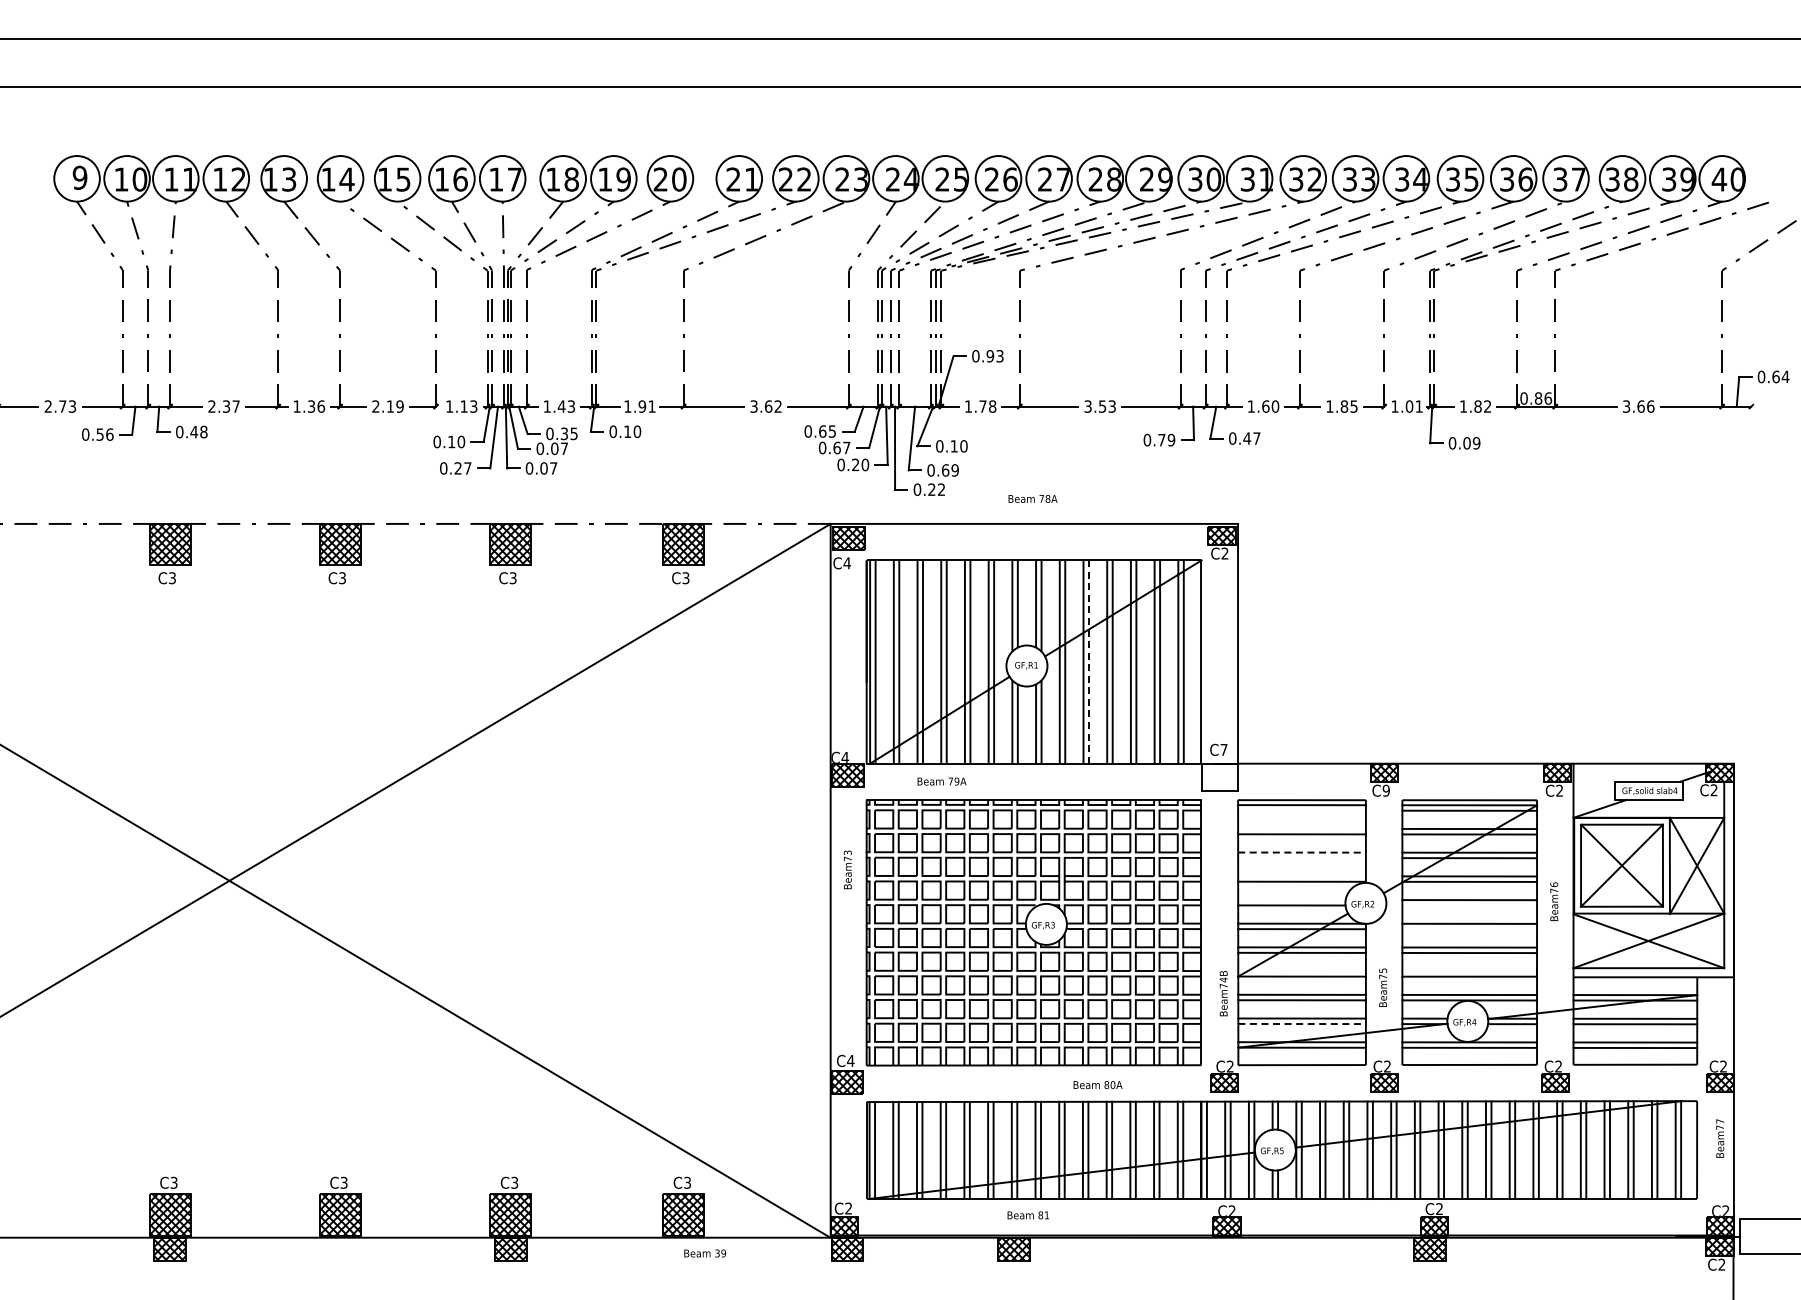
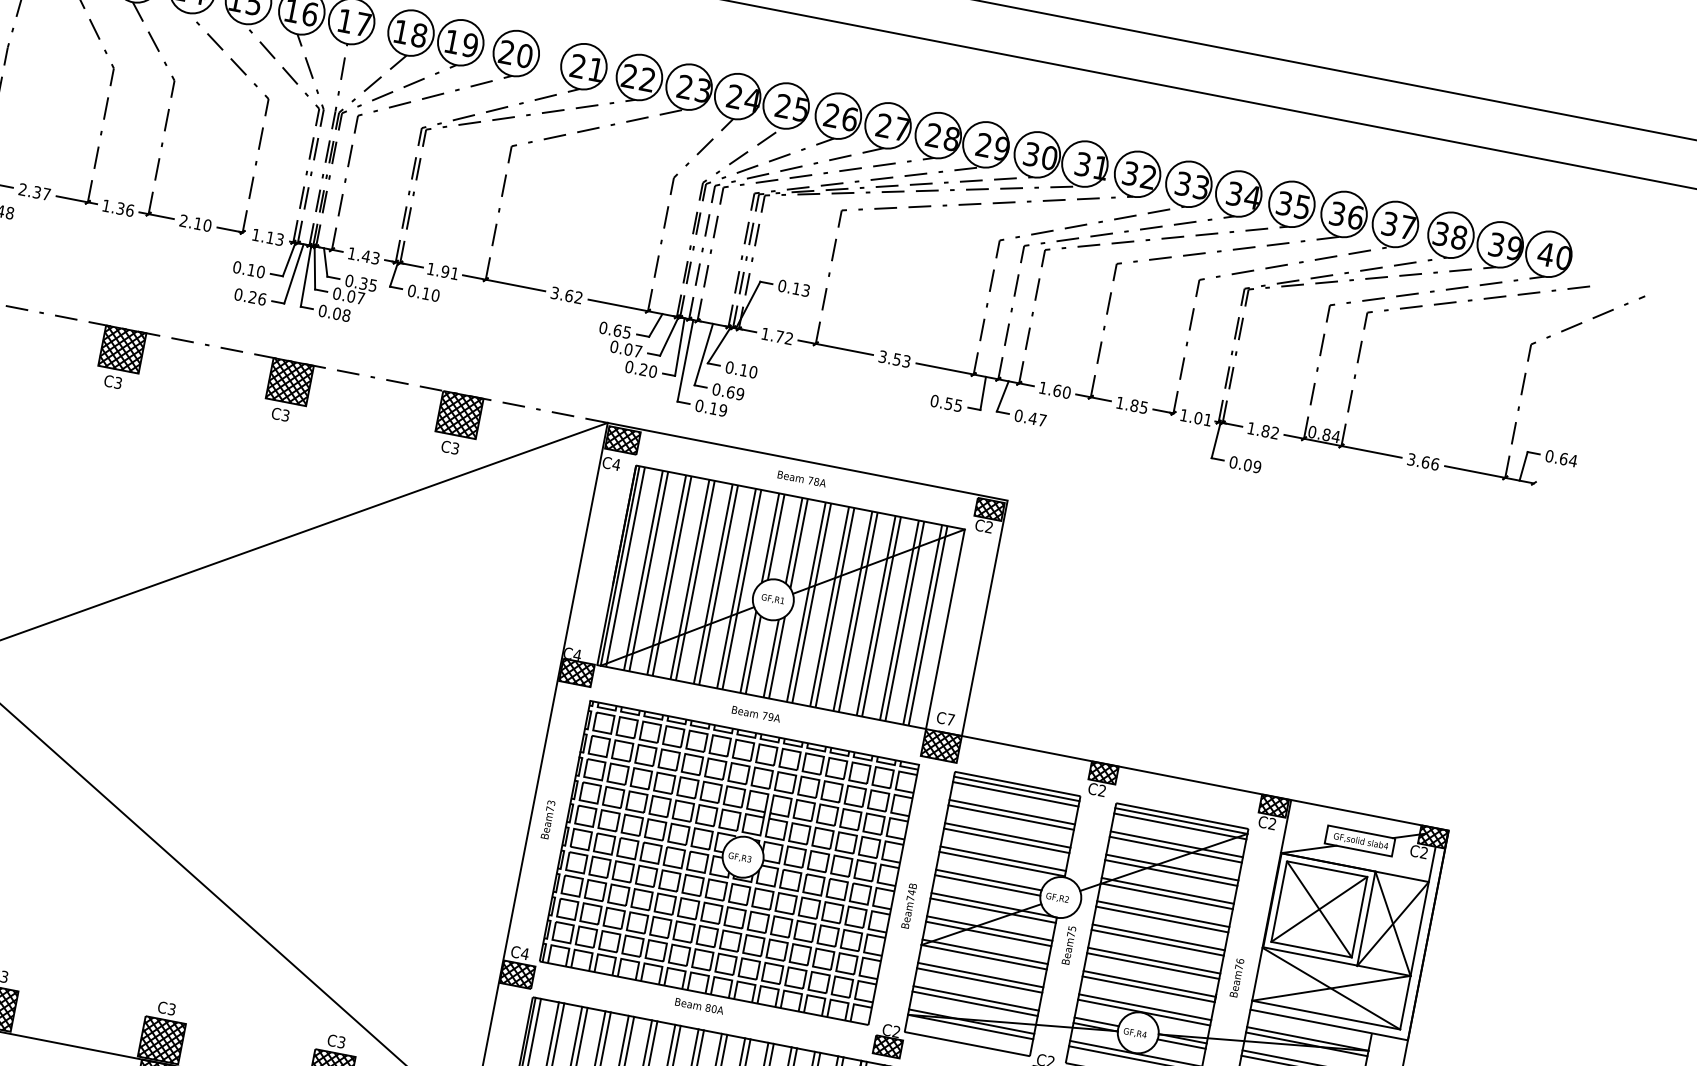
text: (990, 356) -> (796, 289), 0.93 -> 0.13
text: (1548, 398) -> (1336, 436), 0.86 -> 0.84
text: (399, 406) -> (206, 225), 2.19 -> 2.10
text: (992, 406) -> (789, 338), 1.78 -> 1.72
text: (1166, 439) -> (953, 404), 0.79 -> 0.55
text: (836, 447) -> (628, 349), 0.67 -> 0.07
text: (467, 468) -> (261, 299), 0.27 -> 0.26
text: (553, 468) -> (346, 315), 0.07 -> 0.08
text: (936, 489) -> (718, 409), 0.22 -> 0.19
text: (1032, 498) -> (801, 478), moved
line: (1088, 662) -> (834, 608), dashed -> solid
hatch: (1219, 777) -> (941, 746), added
text: (941, 781) -> (755, 714), moved
text: (1385, 790) -> (1101, 790), C9 -> C2
line: (1301, 810) -> (1015, 794), added
line: (1301, 828) -> (1011, 811), added
line: (1302, 852) -> (1008, 835), dashed -> solid
line: (1301, 858) -> (1006, 841), added
text: (847, 869) -> (547, 819), moved
line: (1301, 876) -> (1002, 858), added
line: (1291, 899) -> (988, 879), added
text: (1554, 901) -> (1237, 977), moved
line: (1469, 905) -> (1162, 919), added
line: (1469, 929) -> (1157, 942), added
line: (1301, 971) -> (984, 952), added
line: (1469, 971) -> (1149, 984), added
text: (1383, 987) -> (1069, 945), moved
text: (1223, 993) -> (909, 905), moved
line: (1302, 1024) -> (975, 1004), dashed -> solid
text: (1097, 1085) -> (698, 1006), moved

